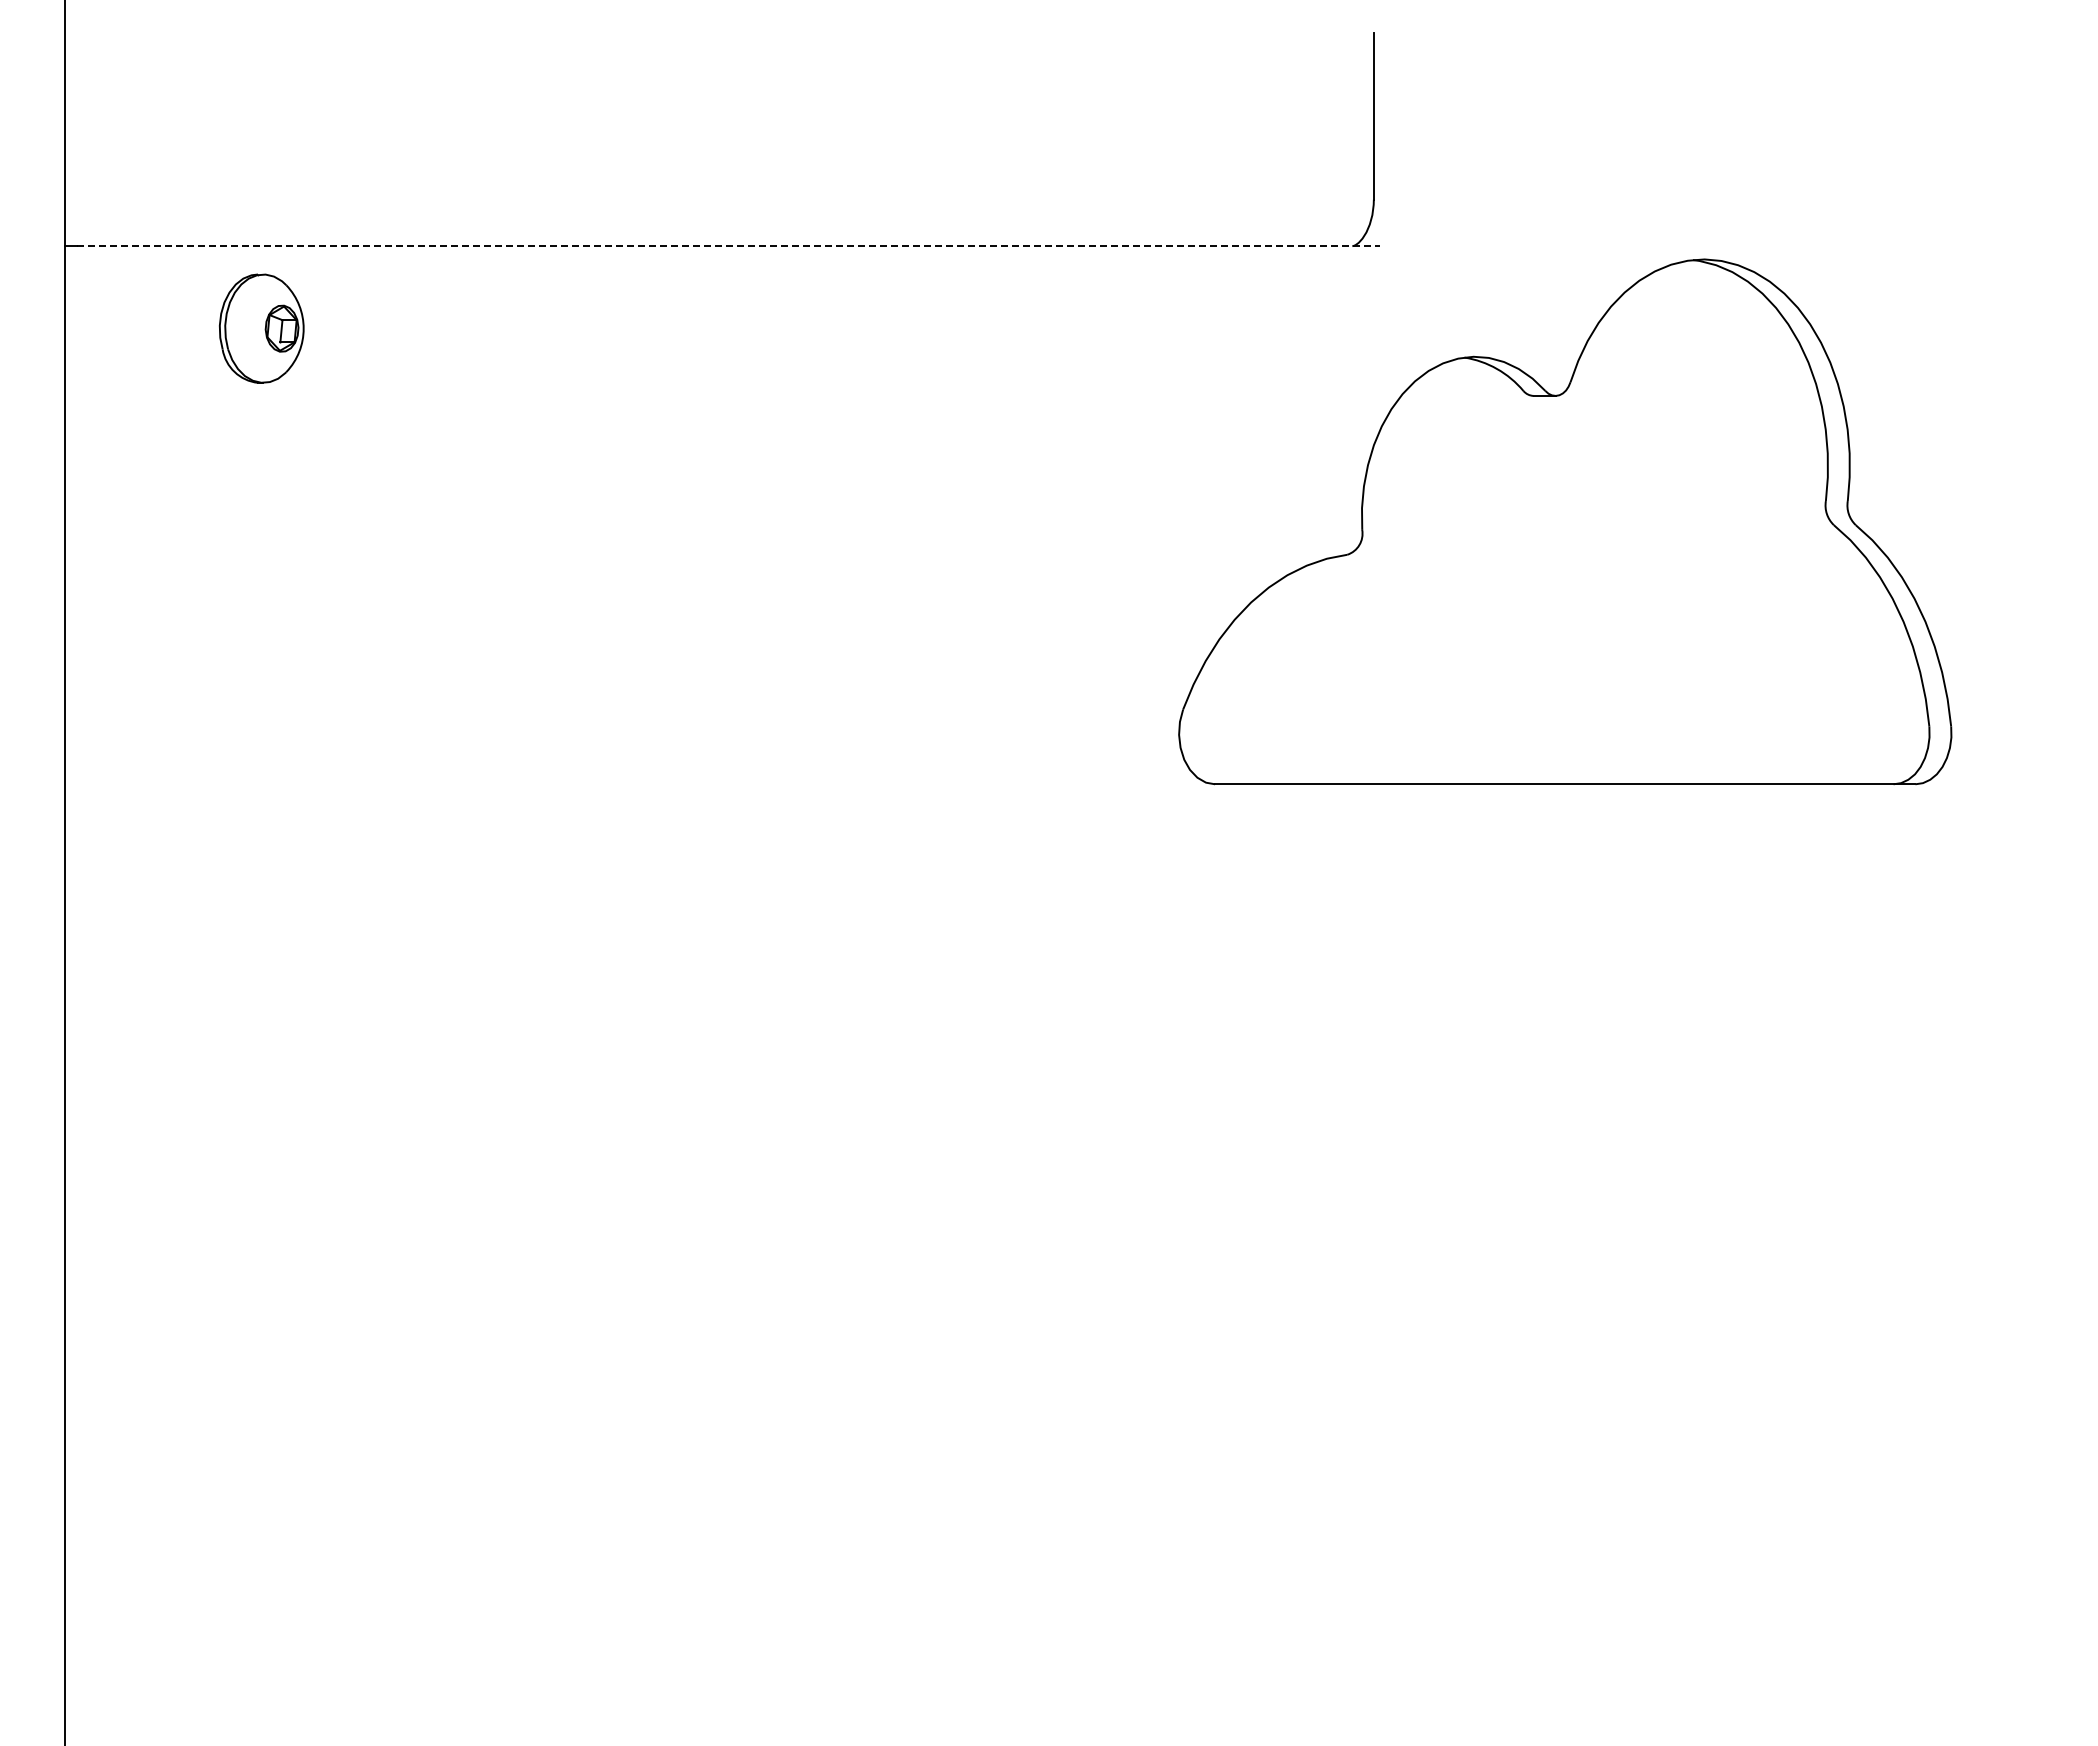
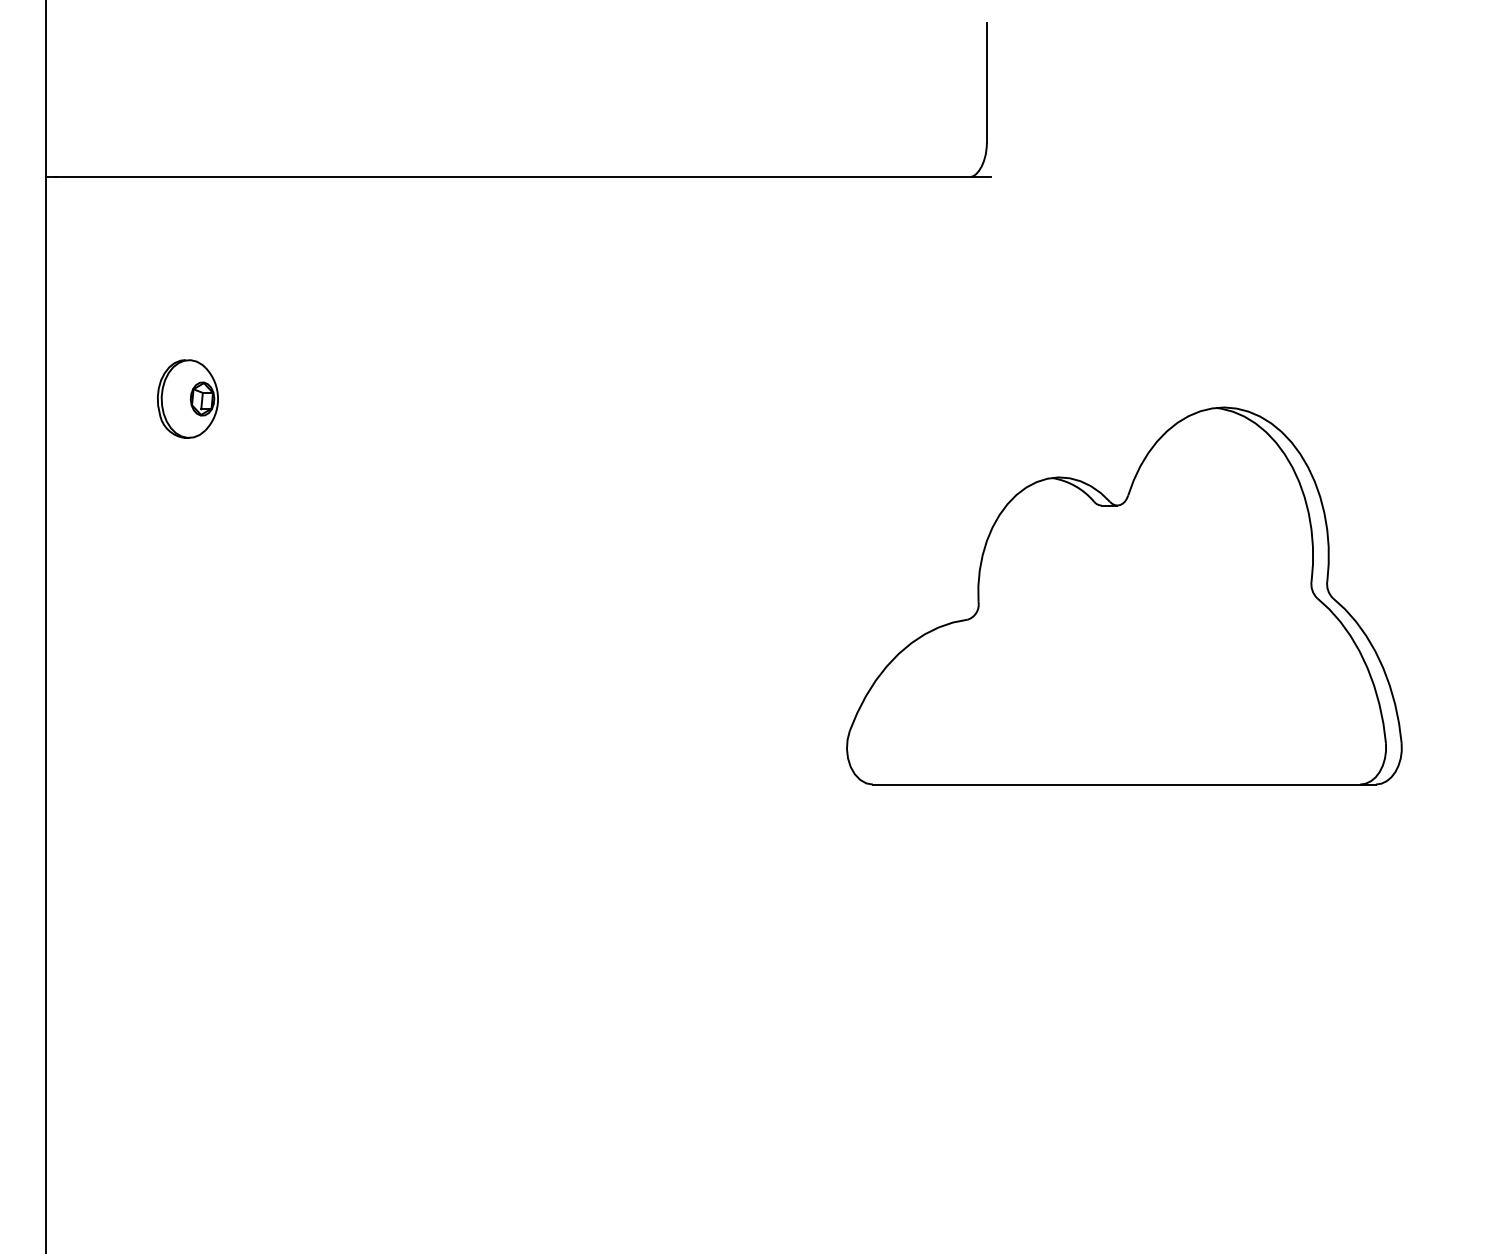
line: (729, 246) -> (523, 176), dashed -> solid
part: (261, 328) -> (187, 398), moved
part: (1565, 521) -> (1124, 595), moved

